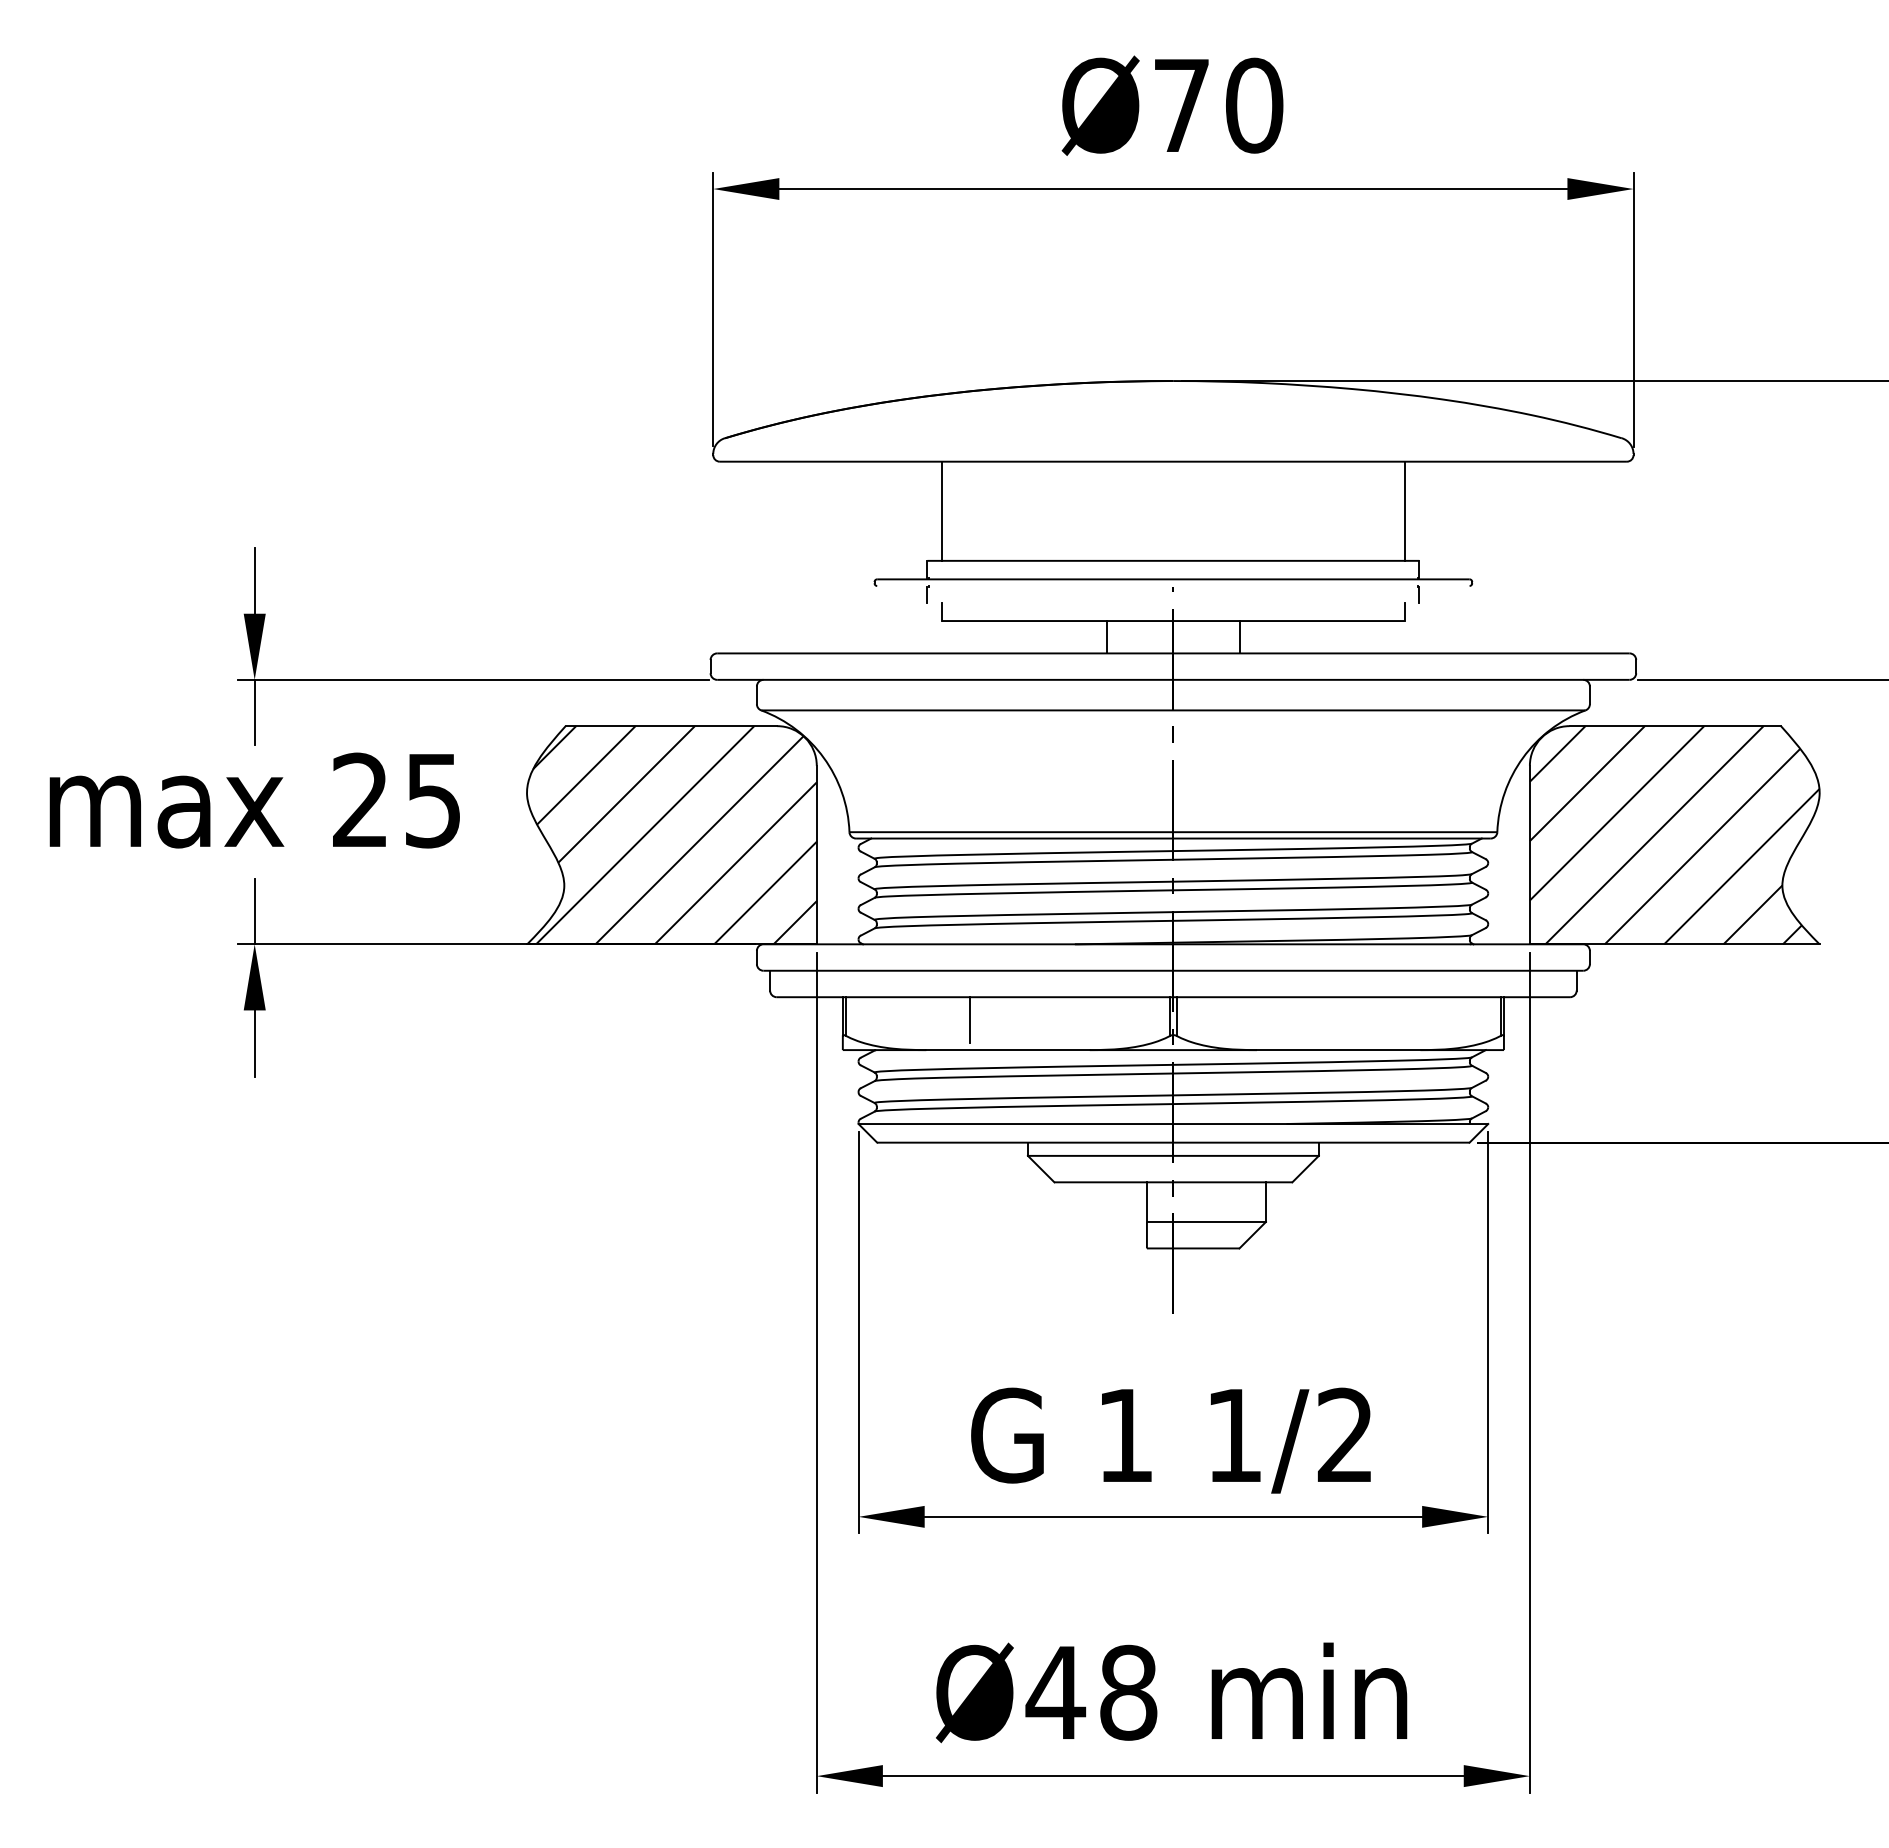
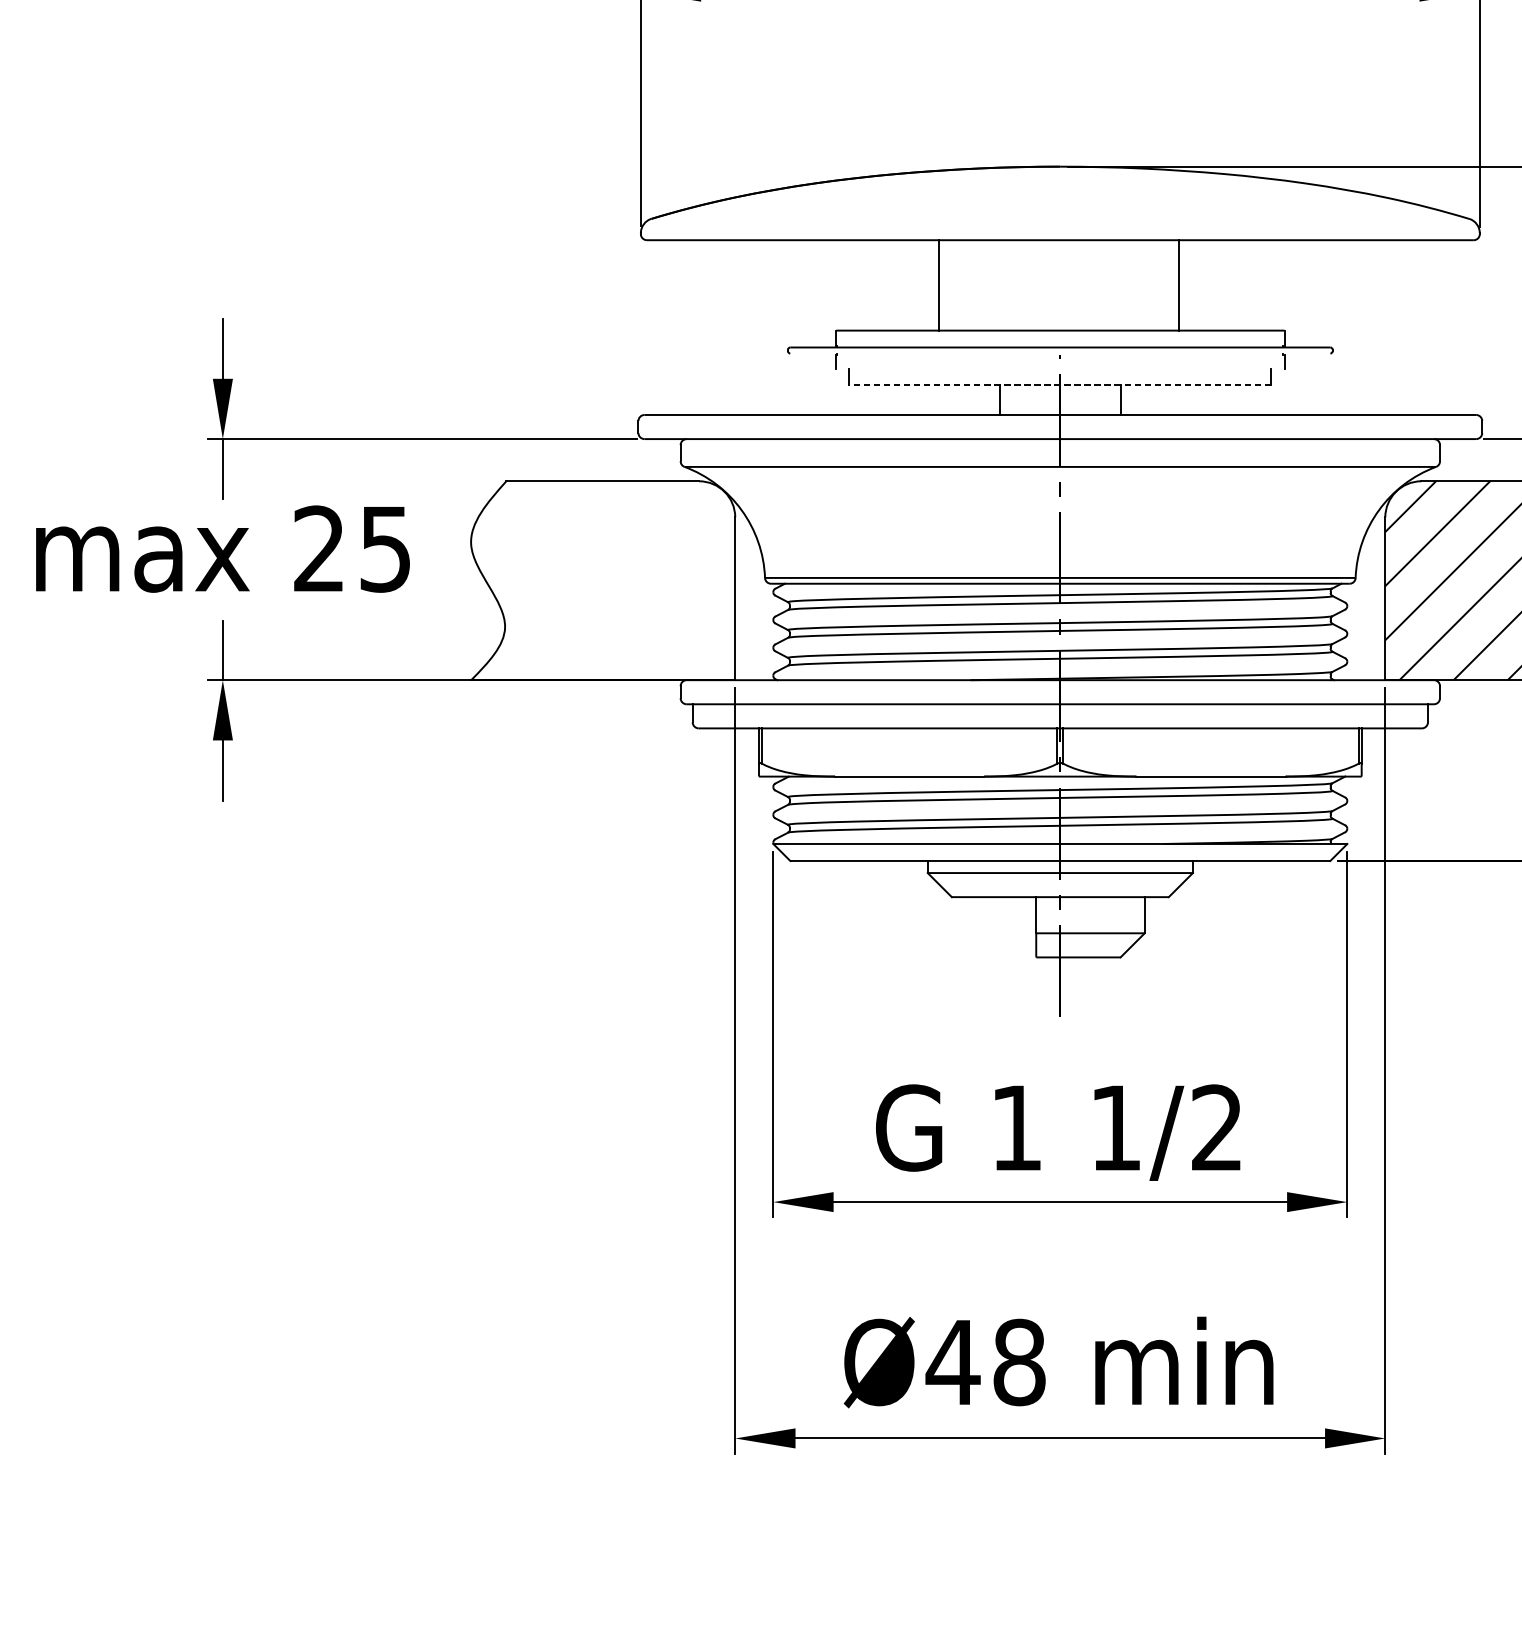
line: (942, 510) -> (939, 284), moved
line: (1404, 510) -> (1178, 284), moved
arc: (1173, 621) -> (1060, 385), solid -> dashed
hatch: (674, 835) -> (605, 580), removed
line: (970, 1020) -> (875, 749), removed

